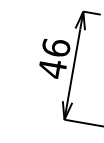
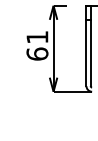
text: (54, 58) -> (37, 45), 46 -> 61

